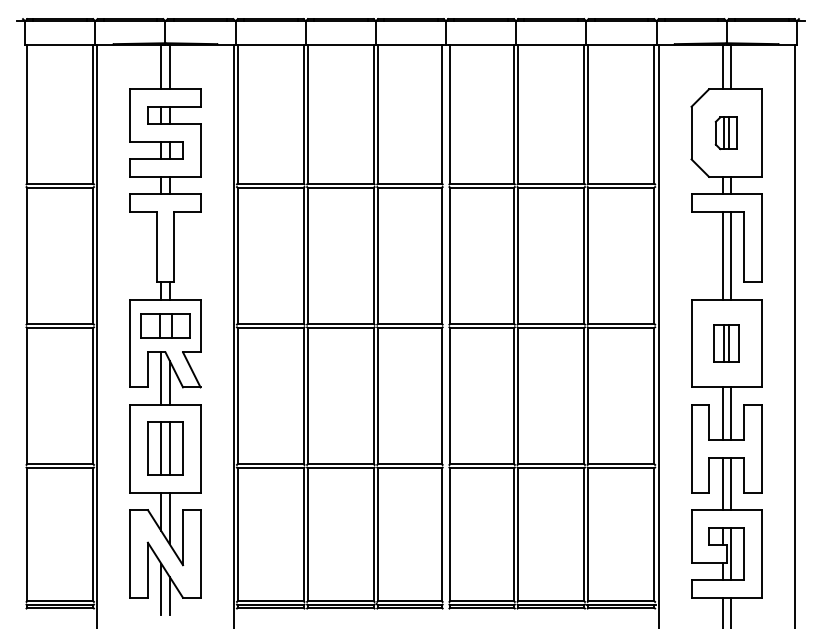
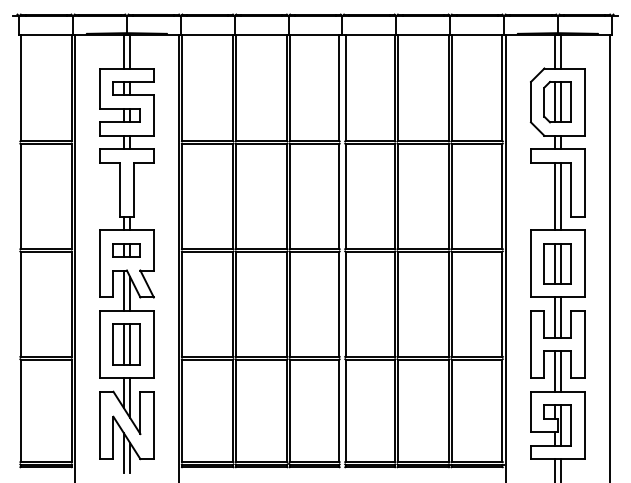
part: (726, 133) -> (557, 102), size x1.67
part: (164, 326) -> (126, 250), size x0.71
part: (726, 343) -> (557, 263), size x1.43

